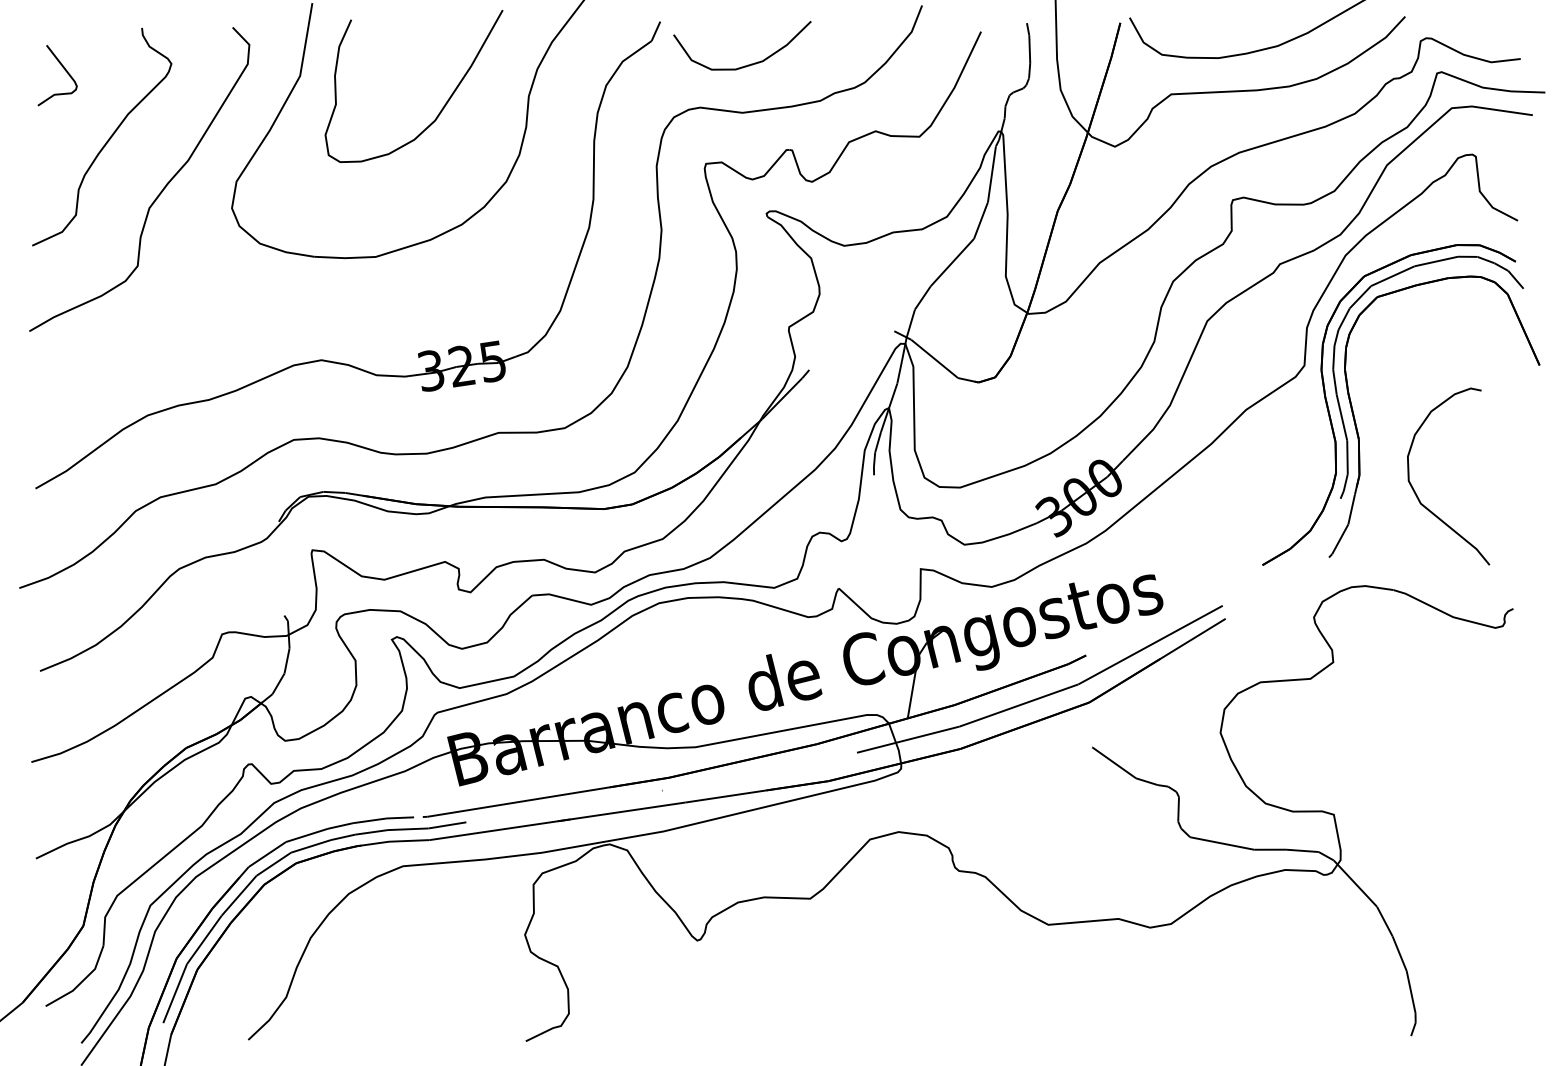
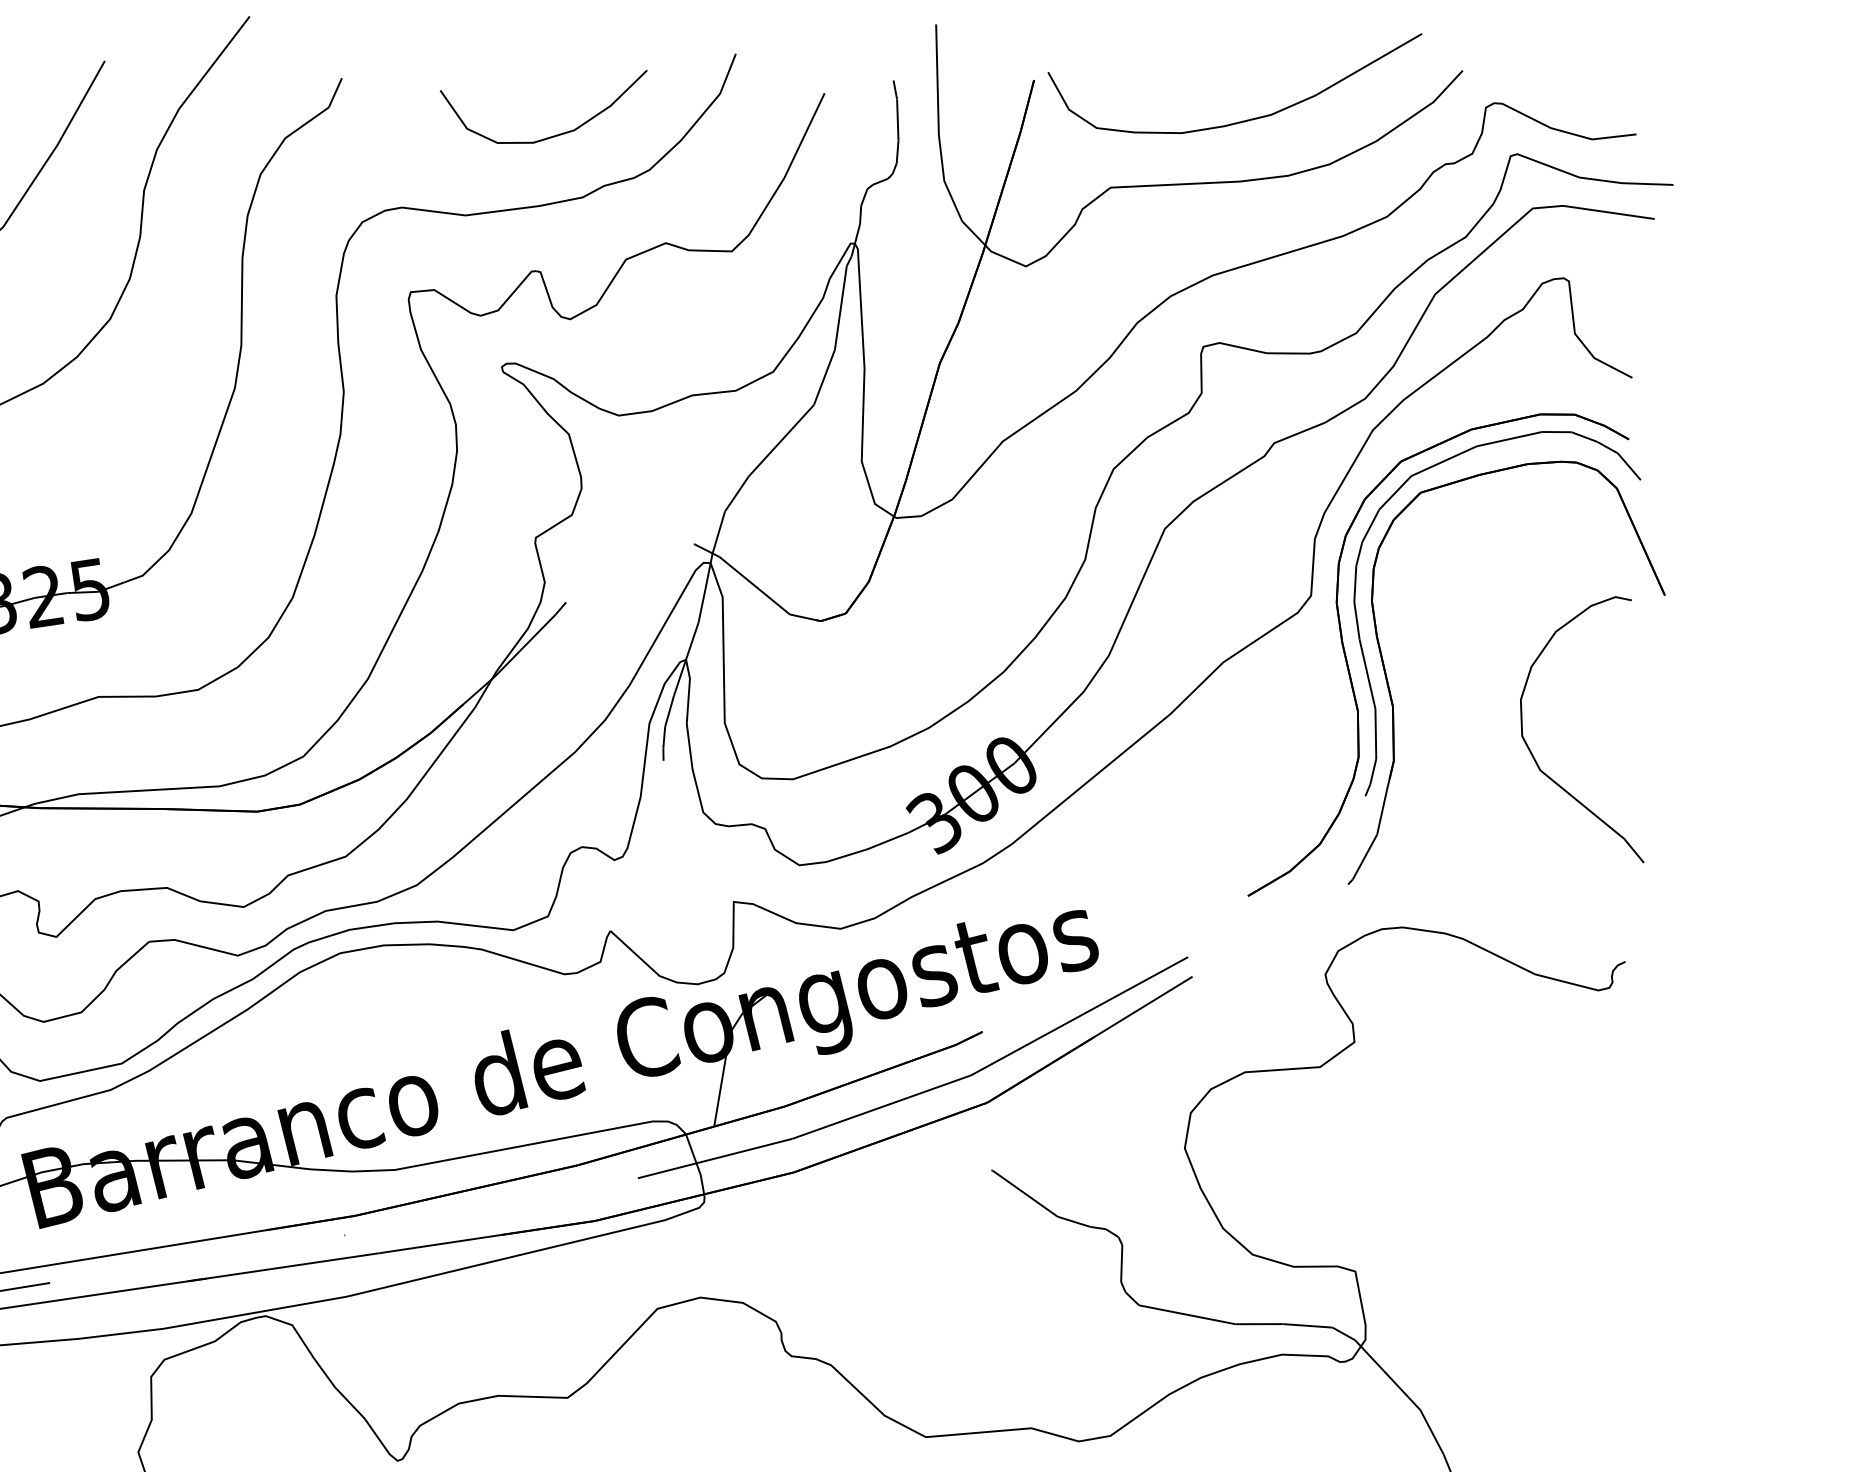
curve: (748, 64) -> (552, 135), moved
curve: (1418, 496) -> (1536, 759), moved

